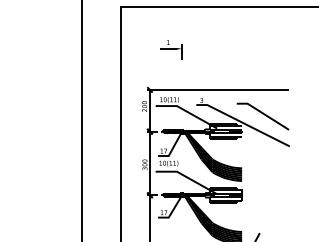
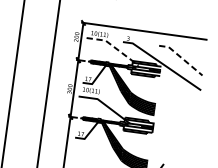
line: (187, 111) -> (114, 46), solid -> dashed
line: (263, 113) -> (181, 57), solid -> dashed

